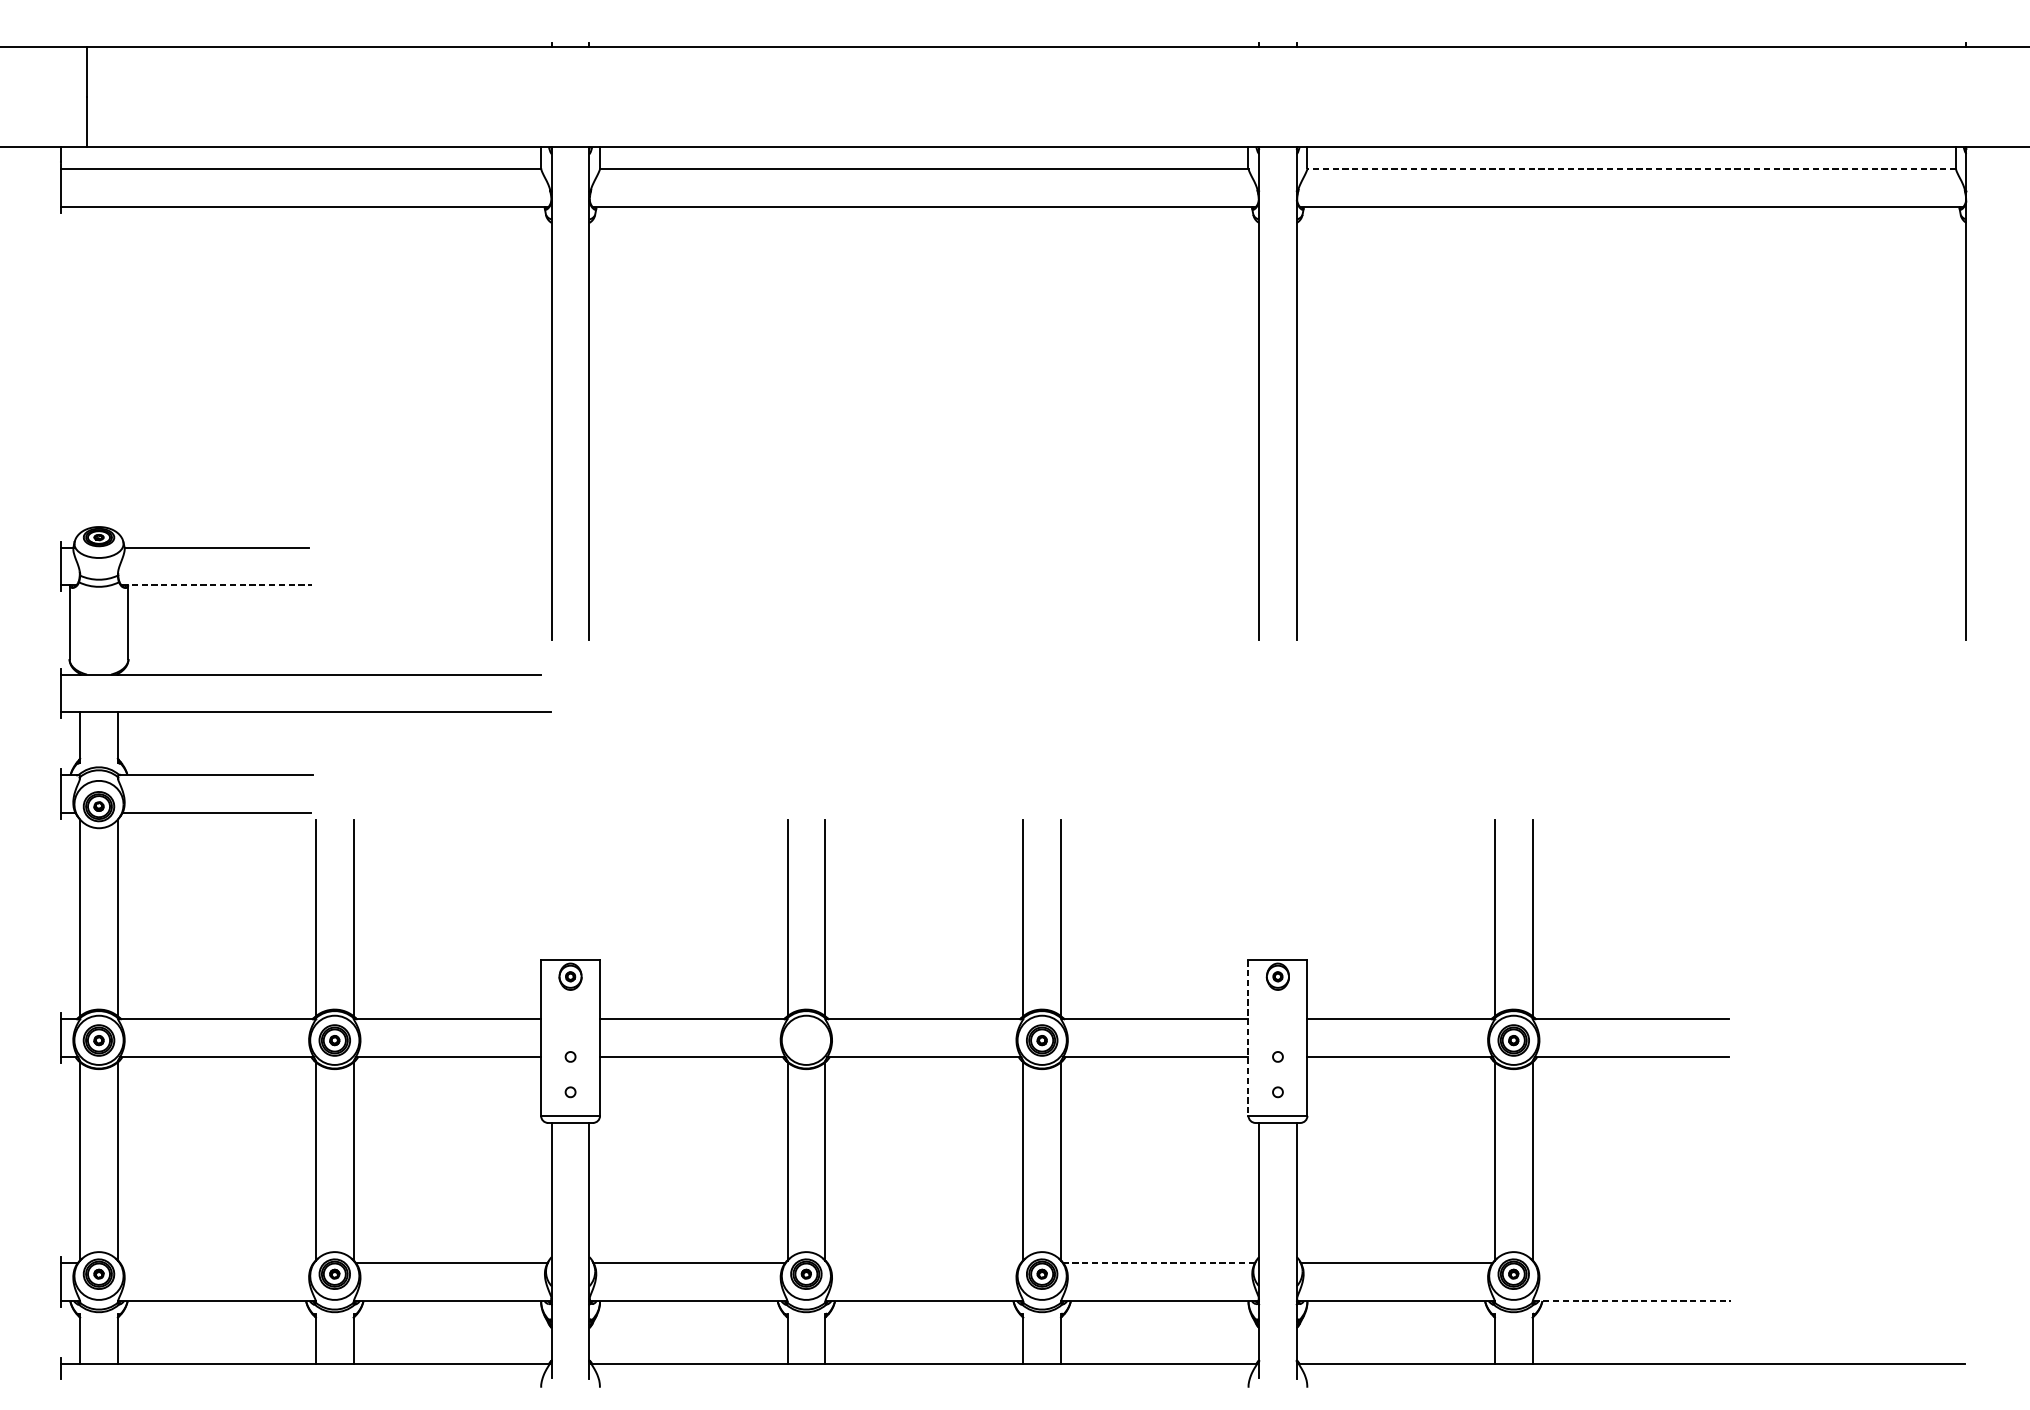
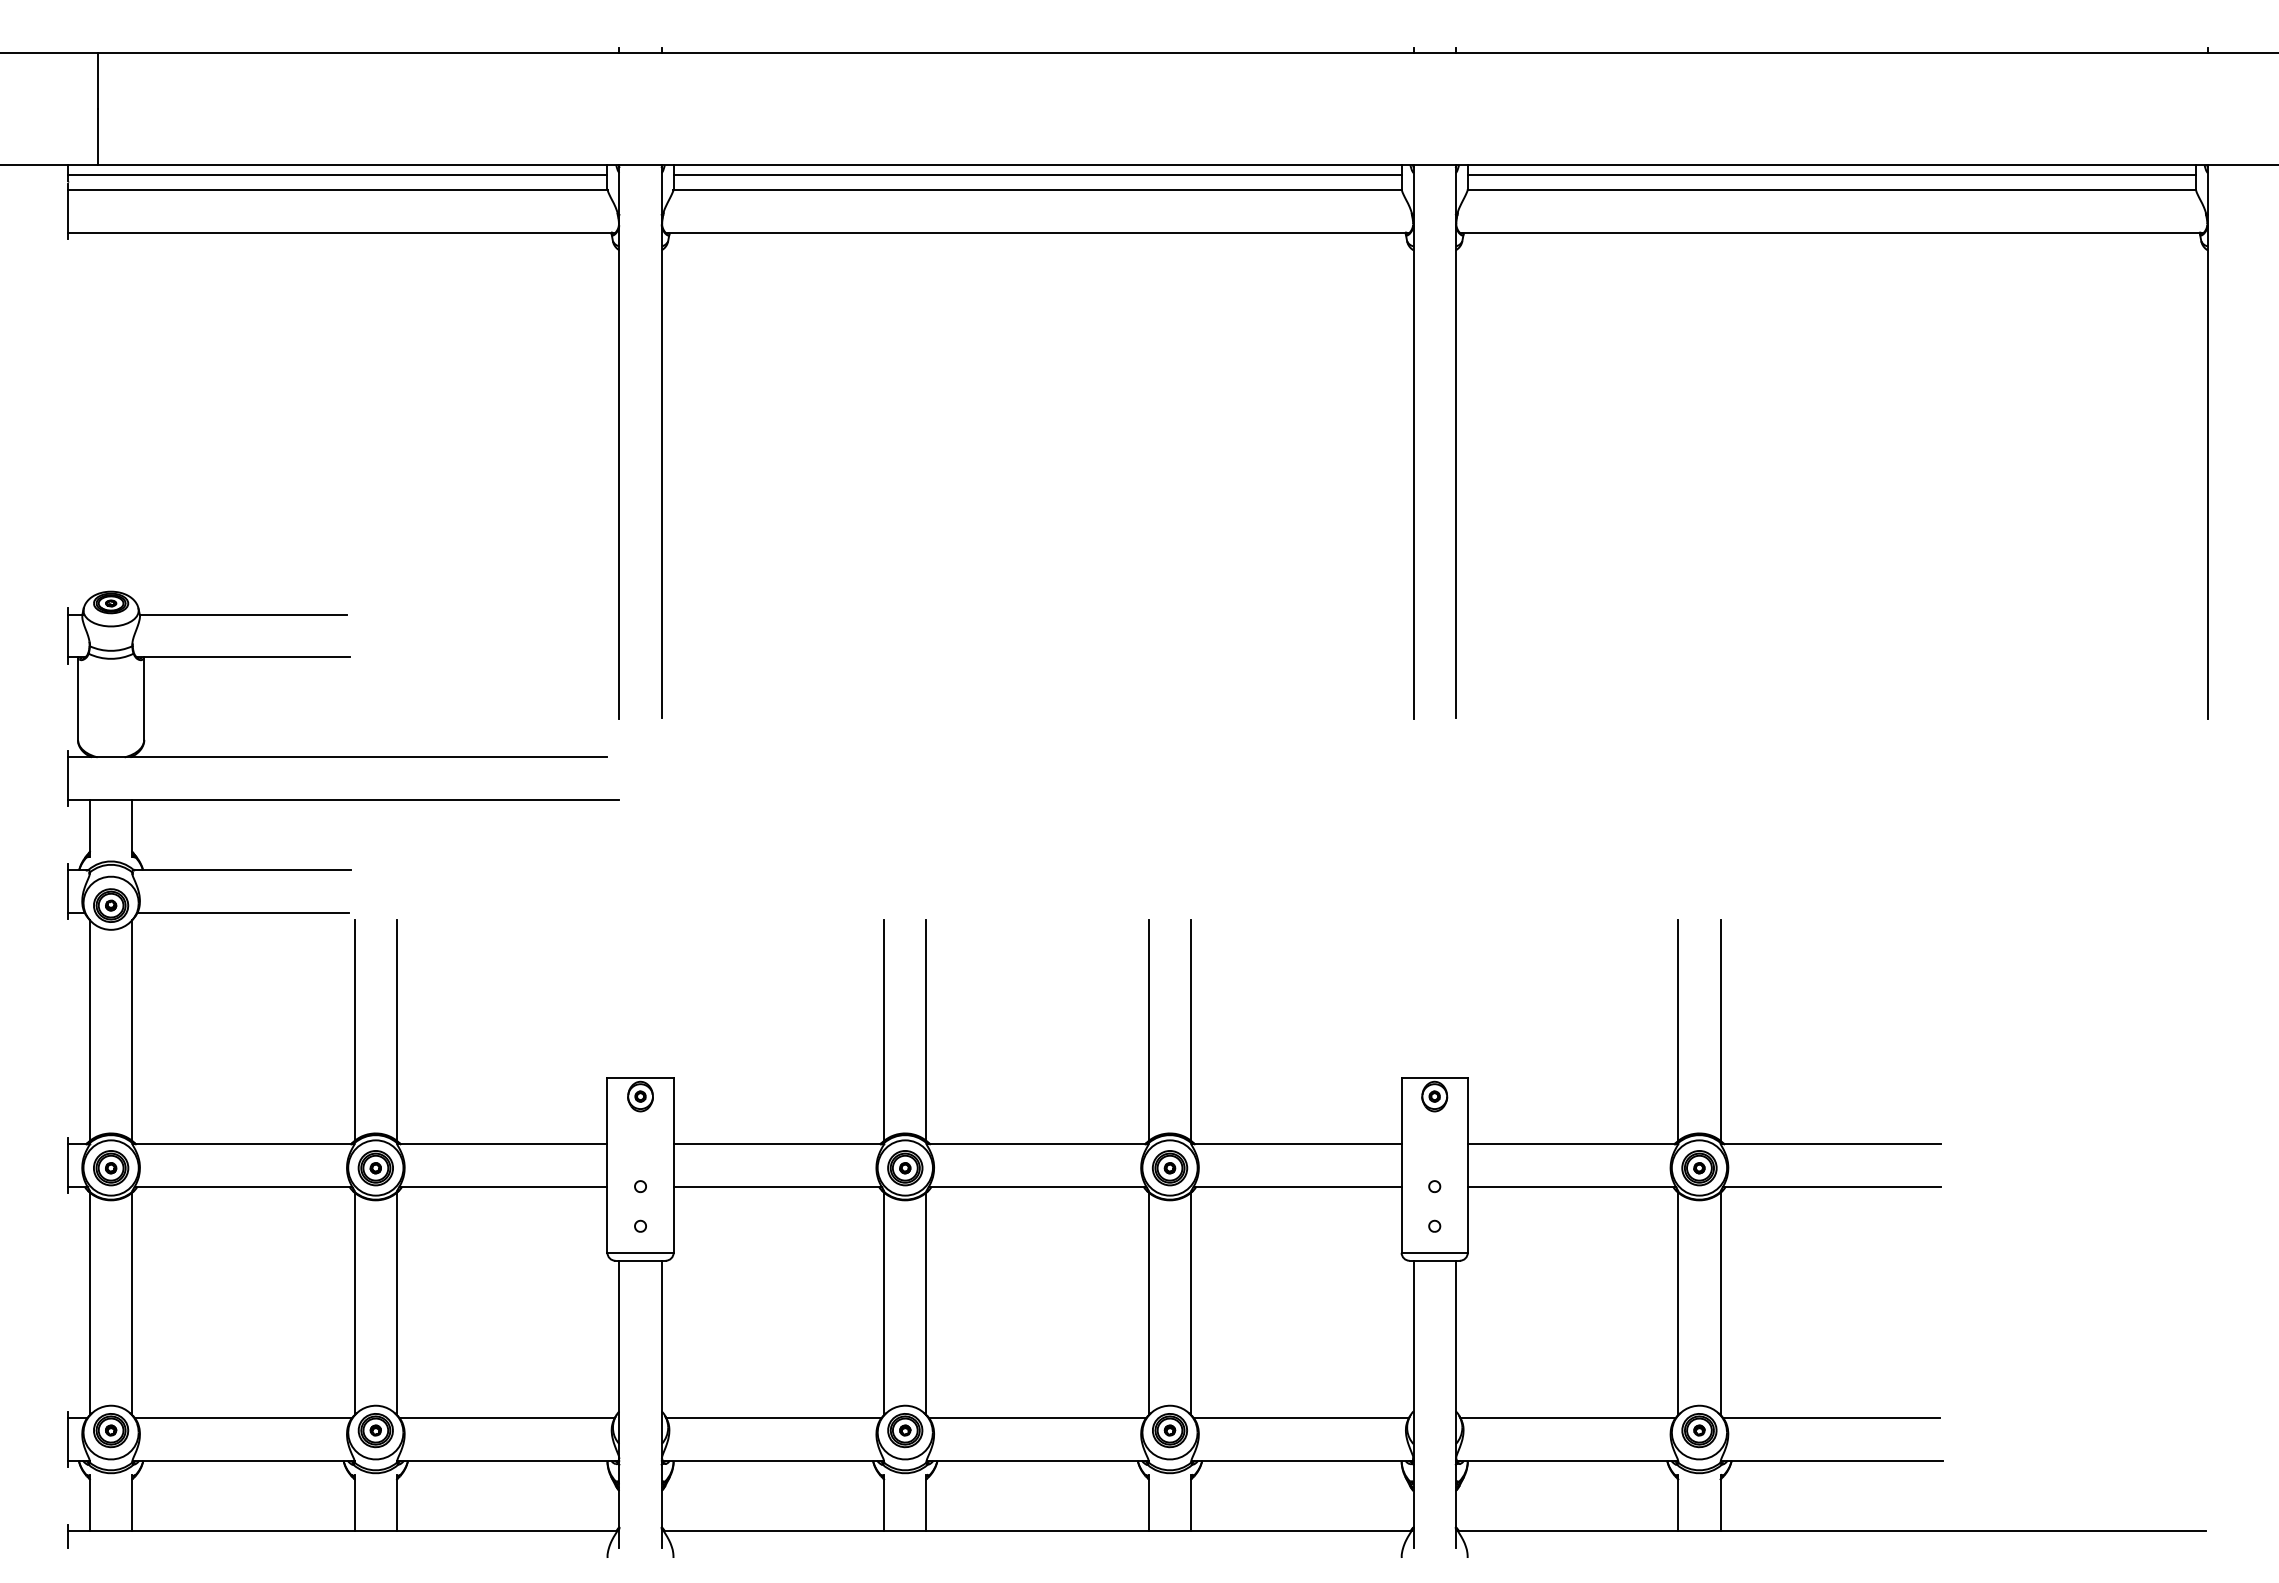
line: (300, 155) -> (337, 174), added
line: (924, 155) -> (1037, 174), added
line: (1631, 155) -> (1831, 174), added
line: (1631, 169) -> (1831, 190), dashed -> solid
line: (216, 585) -> (243, 657), dashed -> solid
line: (1248, 1038) -> (1401, 1165), dashed -> solid
part: (806, 1040) -> (905, 1168), added
line: (216, 1263) -> (242, 1418), added
line: (924, 1263) -> (1037, 1418), added
line: (1159, 1263) -> (1301, 1418), dashed -> solid
line: (1631, 1263) -> (1831, 1418), added
line: (1632, 1300) -> (1832, 1460), dashed -> solid

